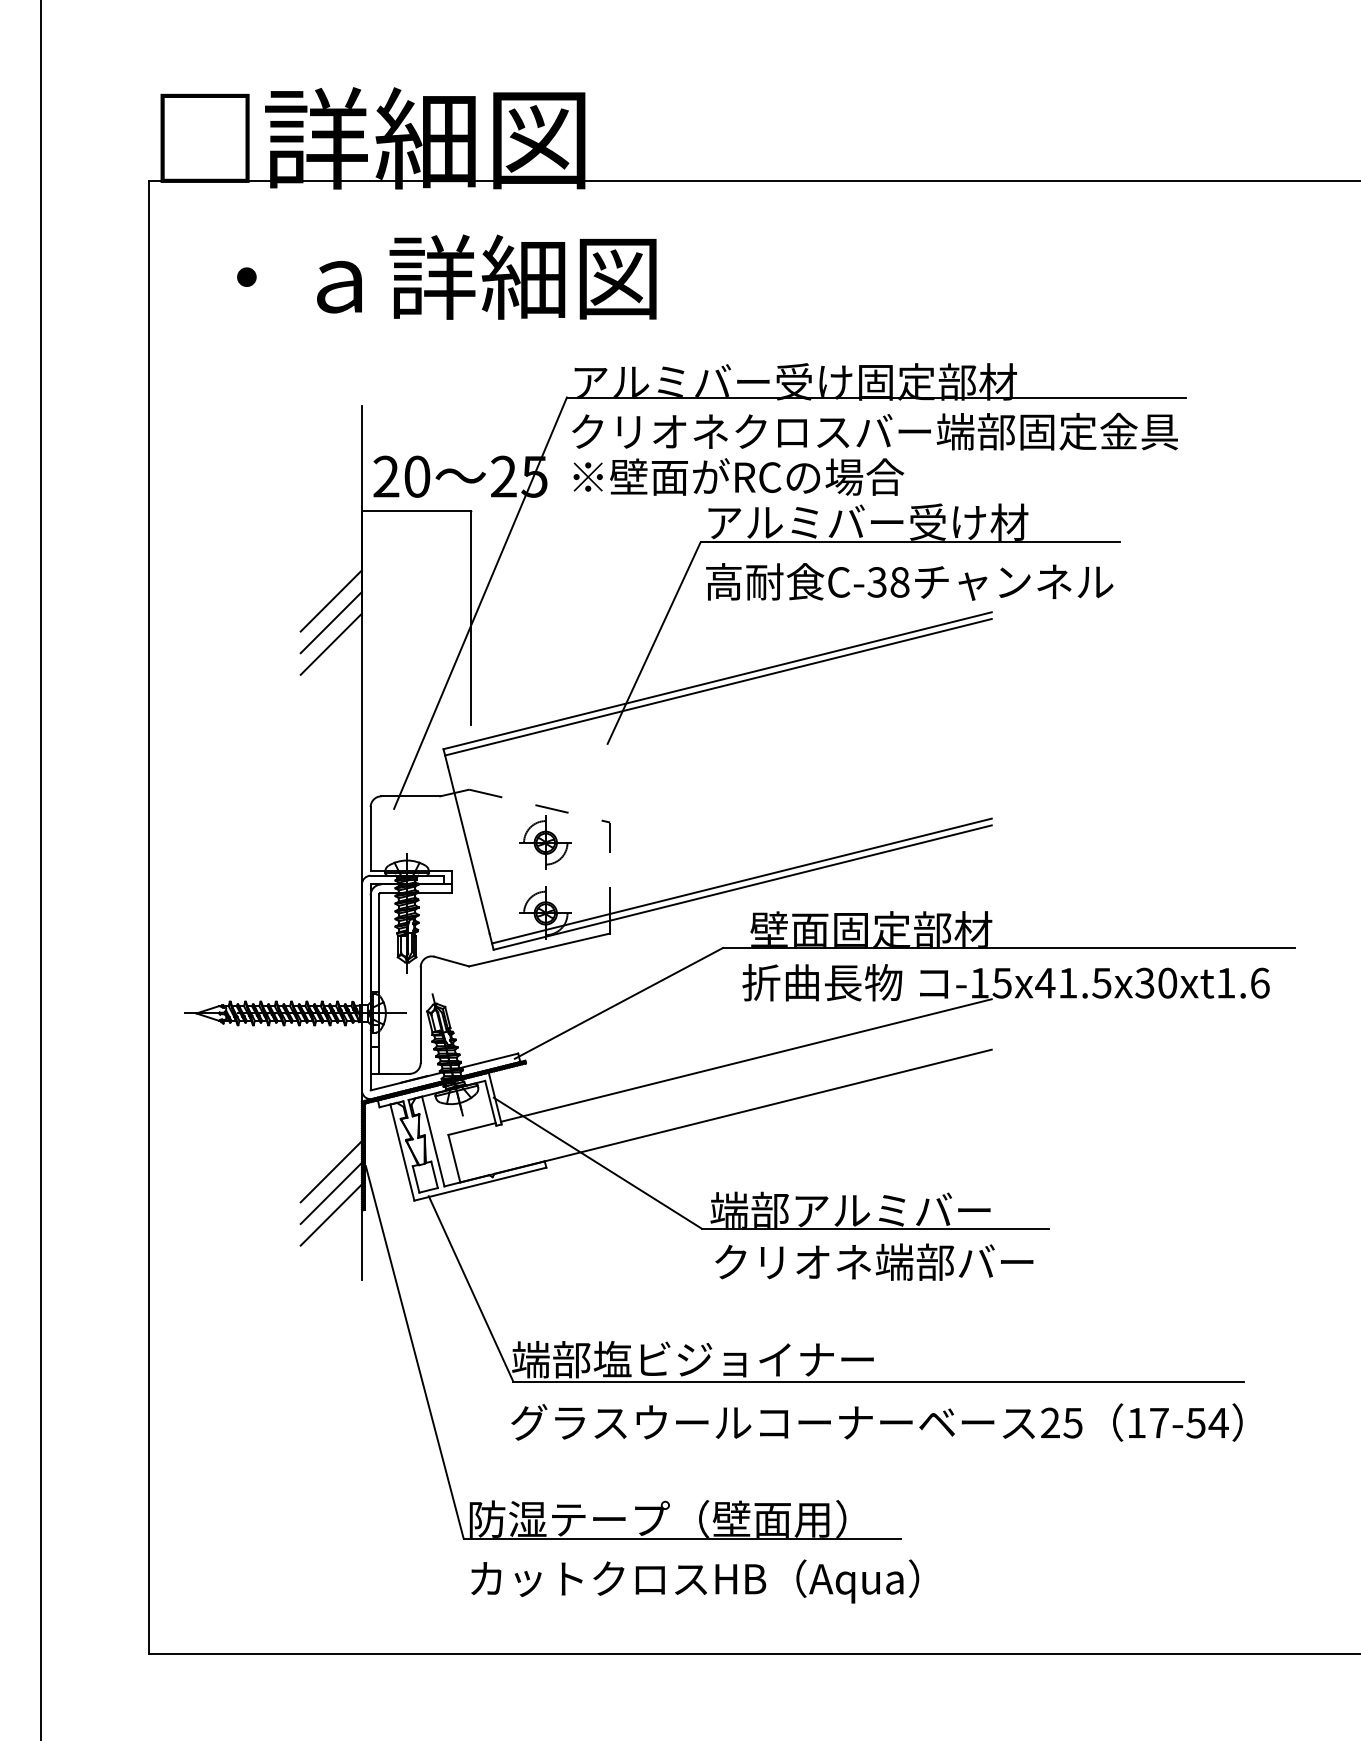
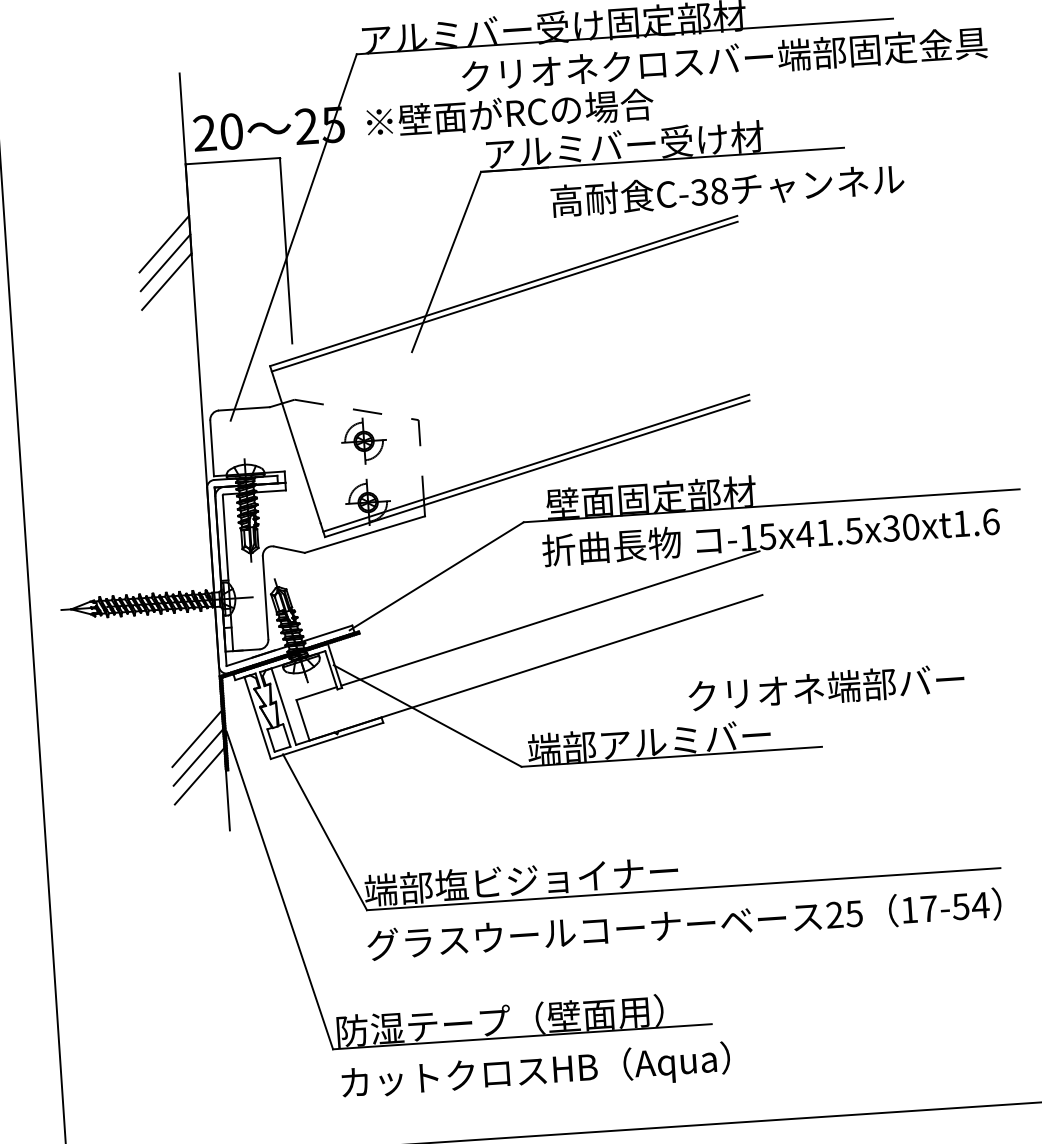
text: (874, 431) -> (724, 59), moved
text: (909, 581) -> (727, 189), moved
text: (874, 1261) -> (826, 687), moved

